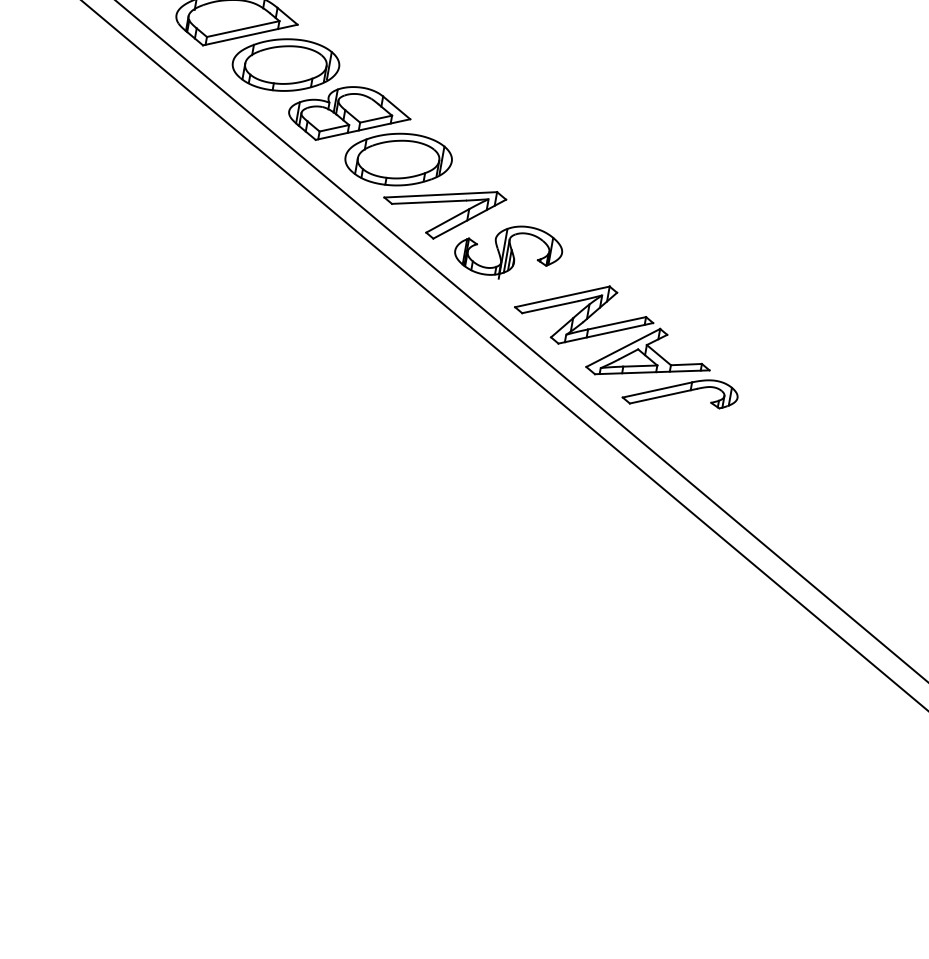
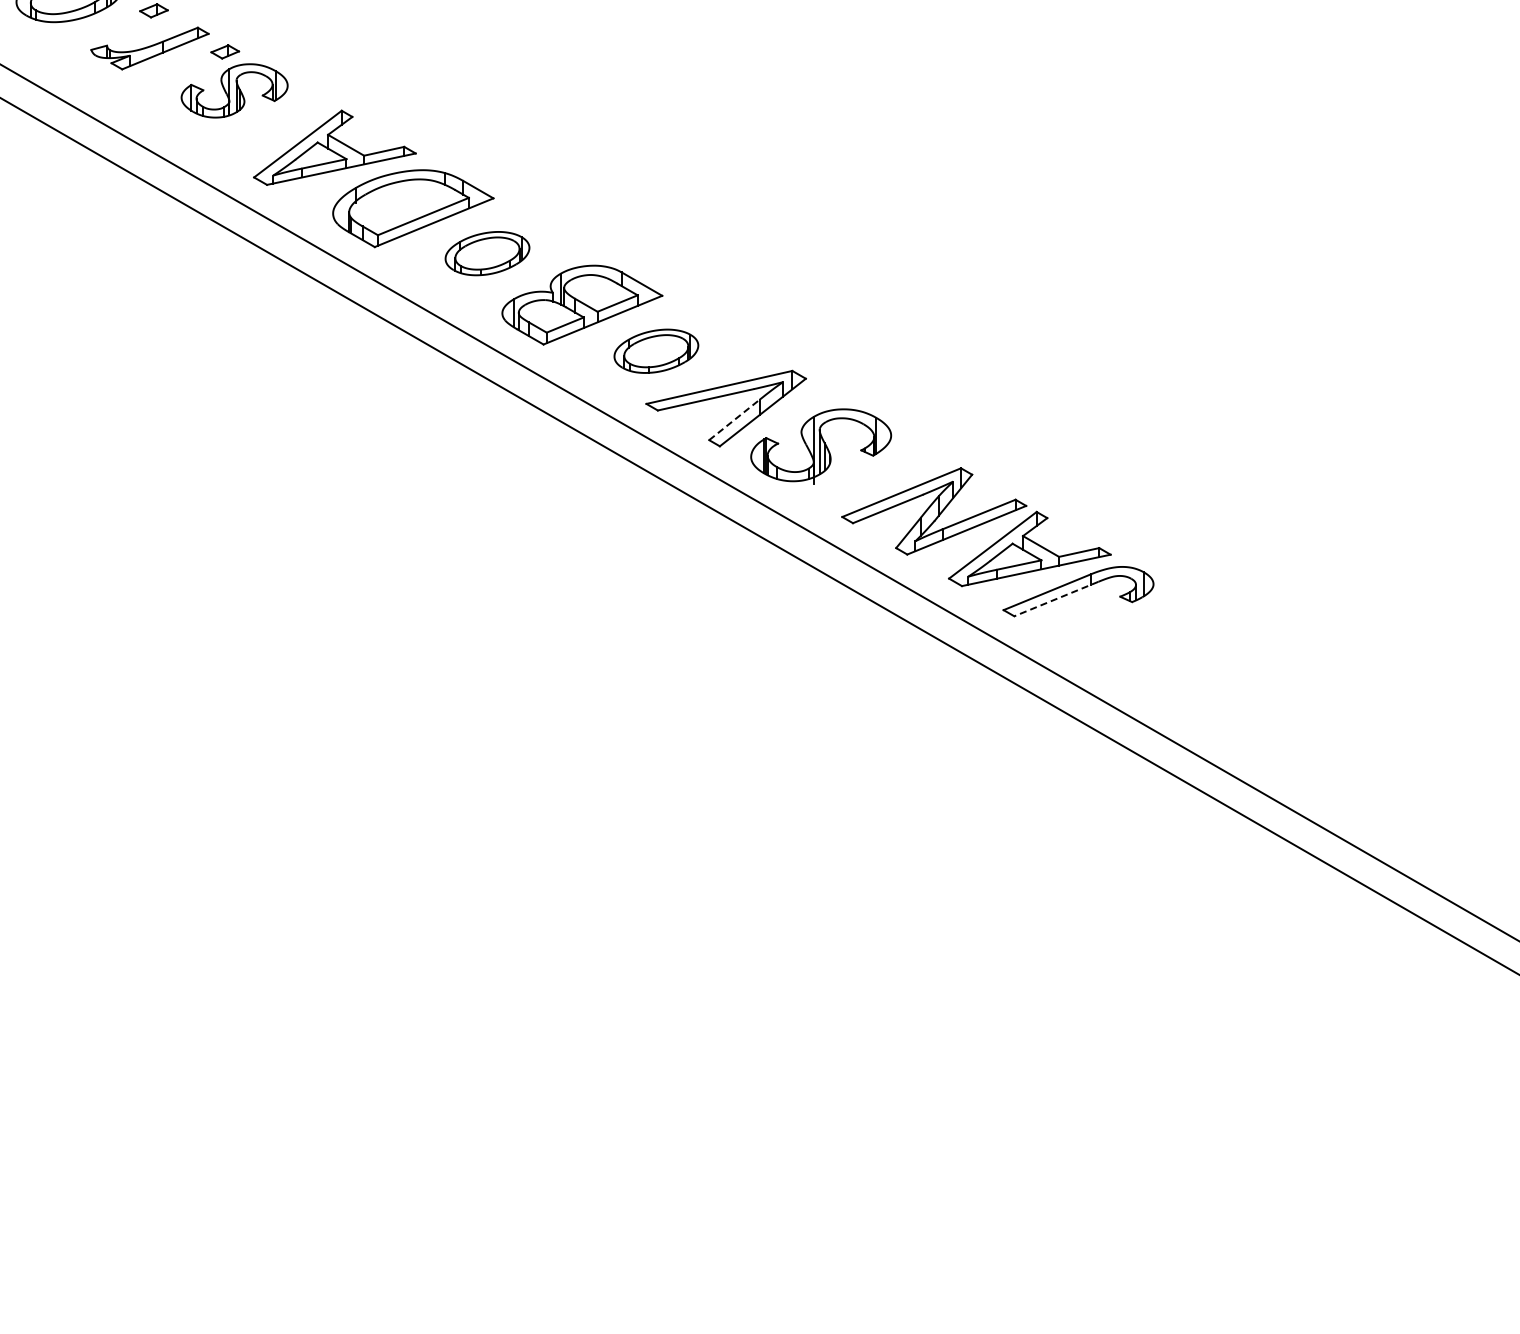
part: (285, 64) -> (487, 253), size x0.6
part: (398, 159) -> (656, 351), size x0.6
line: (447, 220) -> (734, 419), solid -> dashed
line: (662, 396) -> (1055, 599), solid -> dashed

